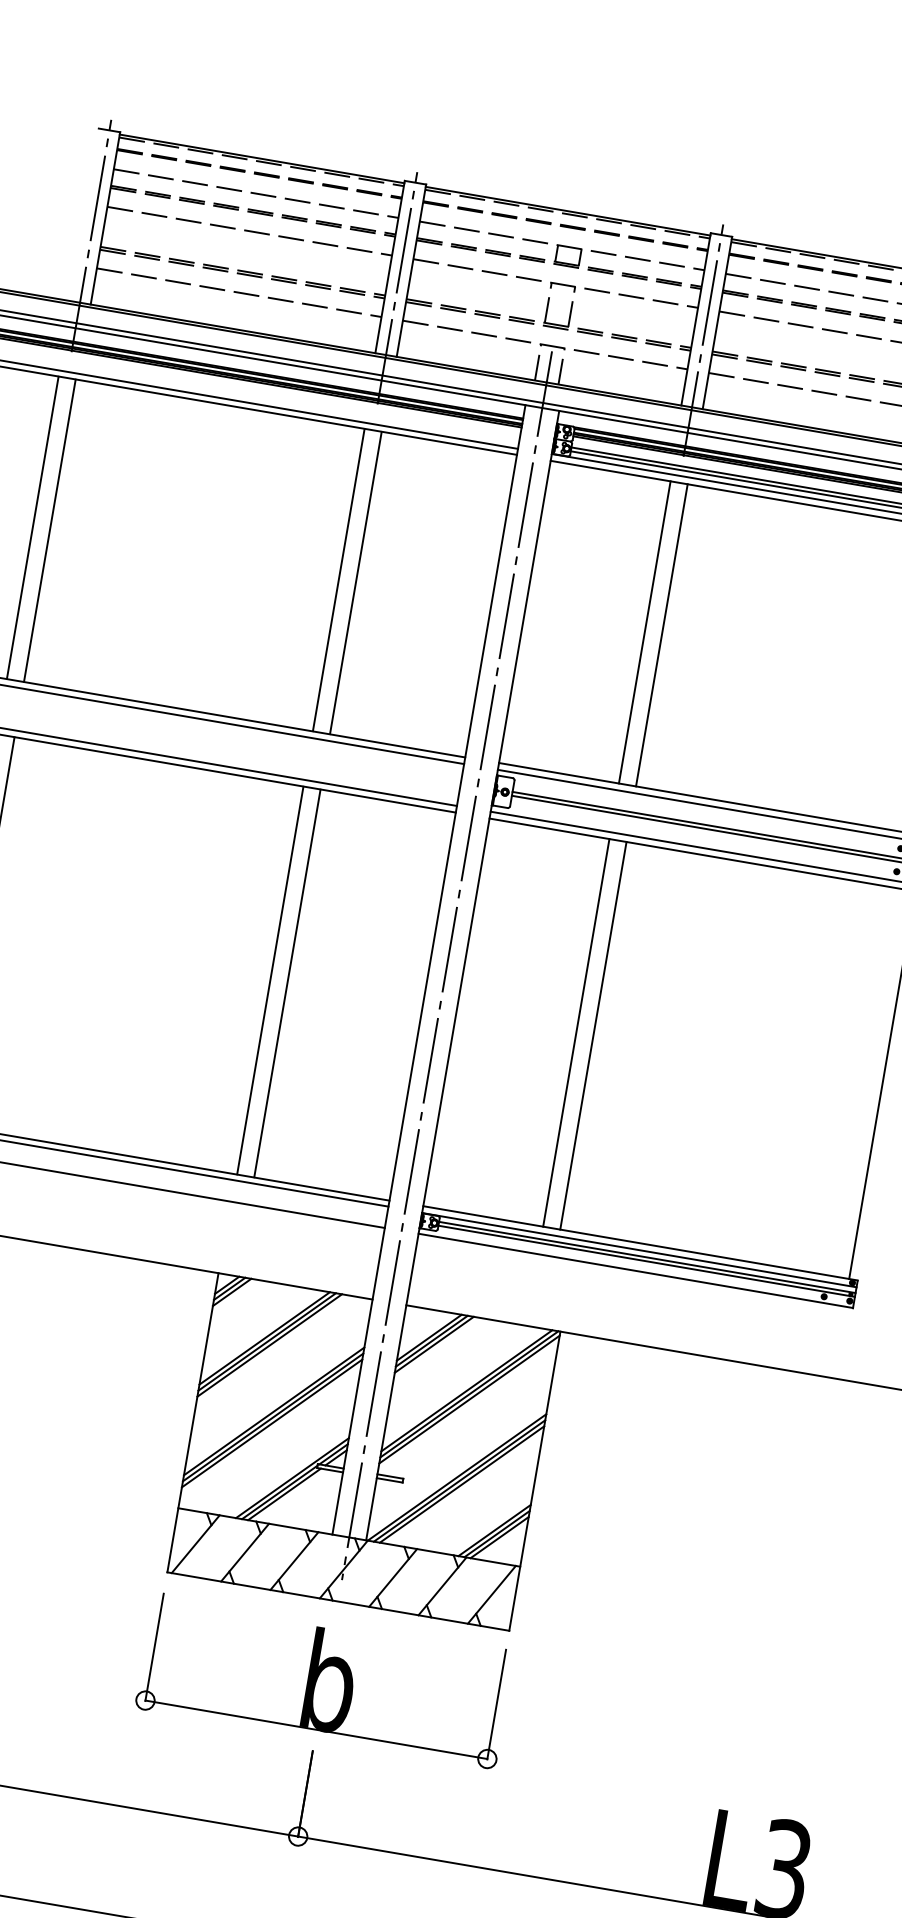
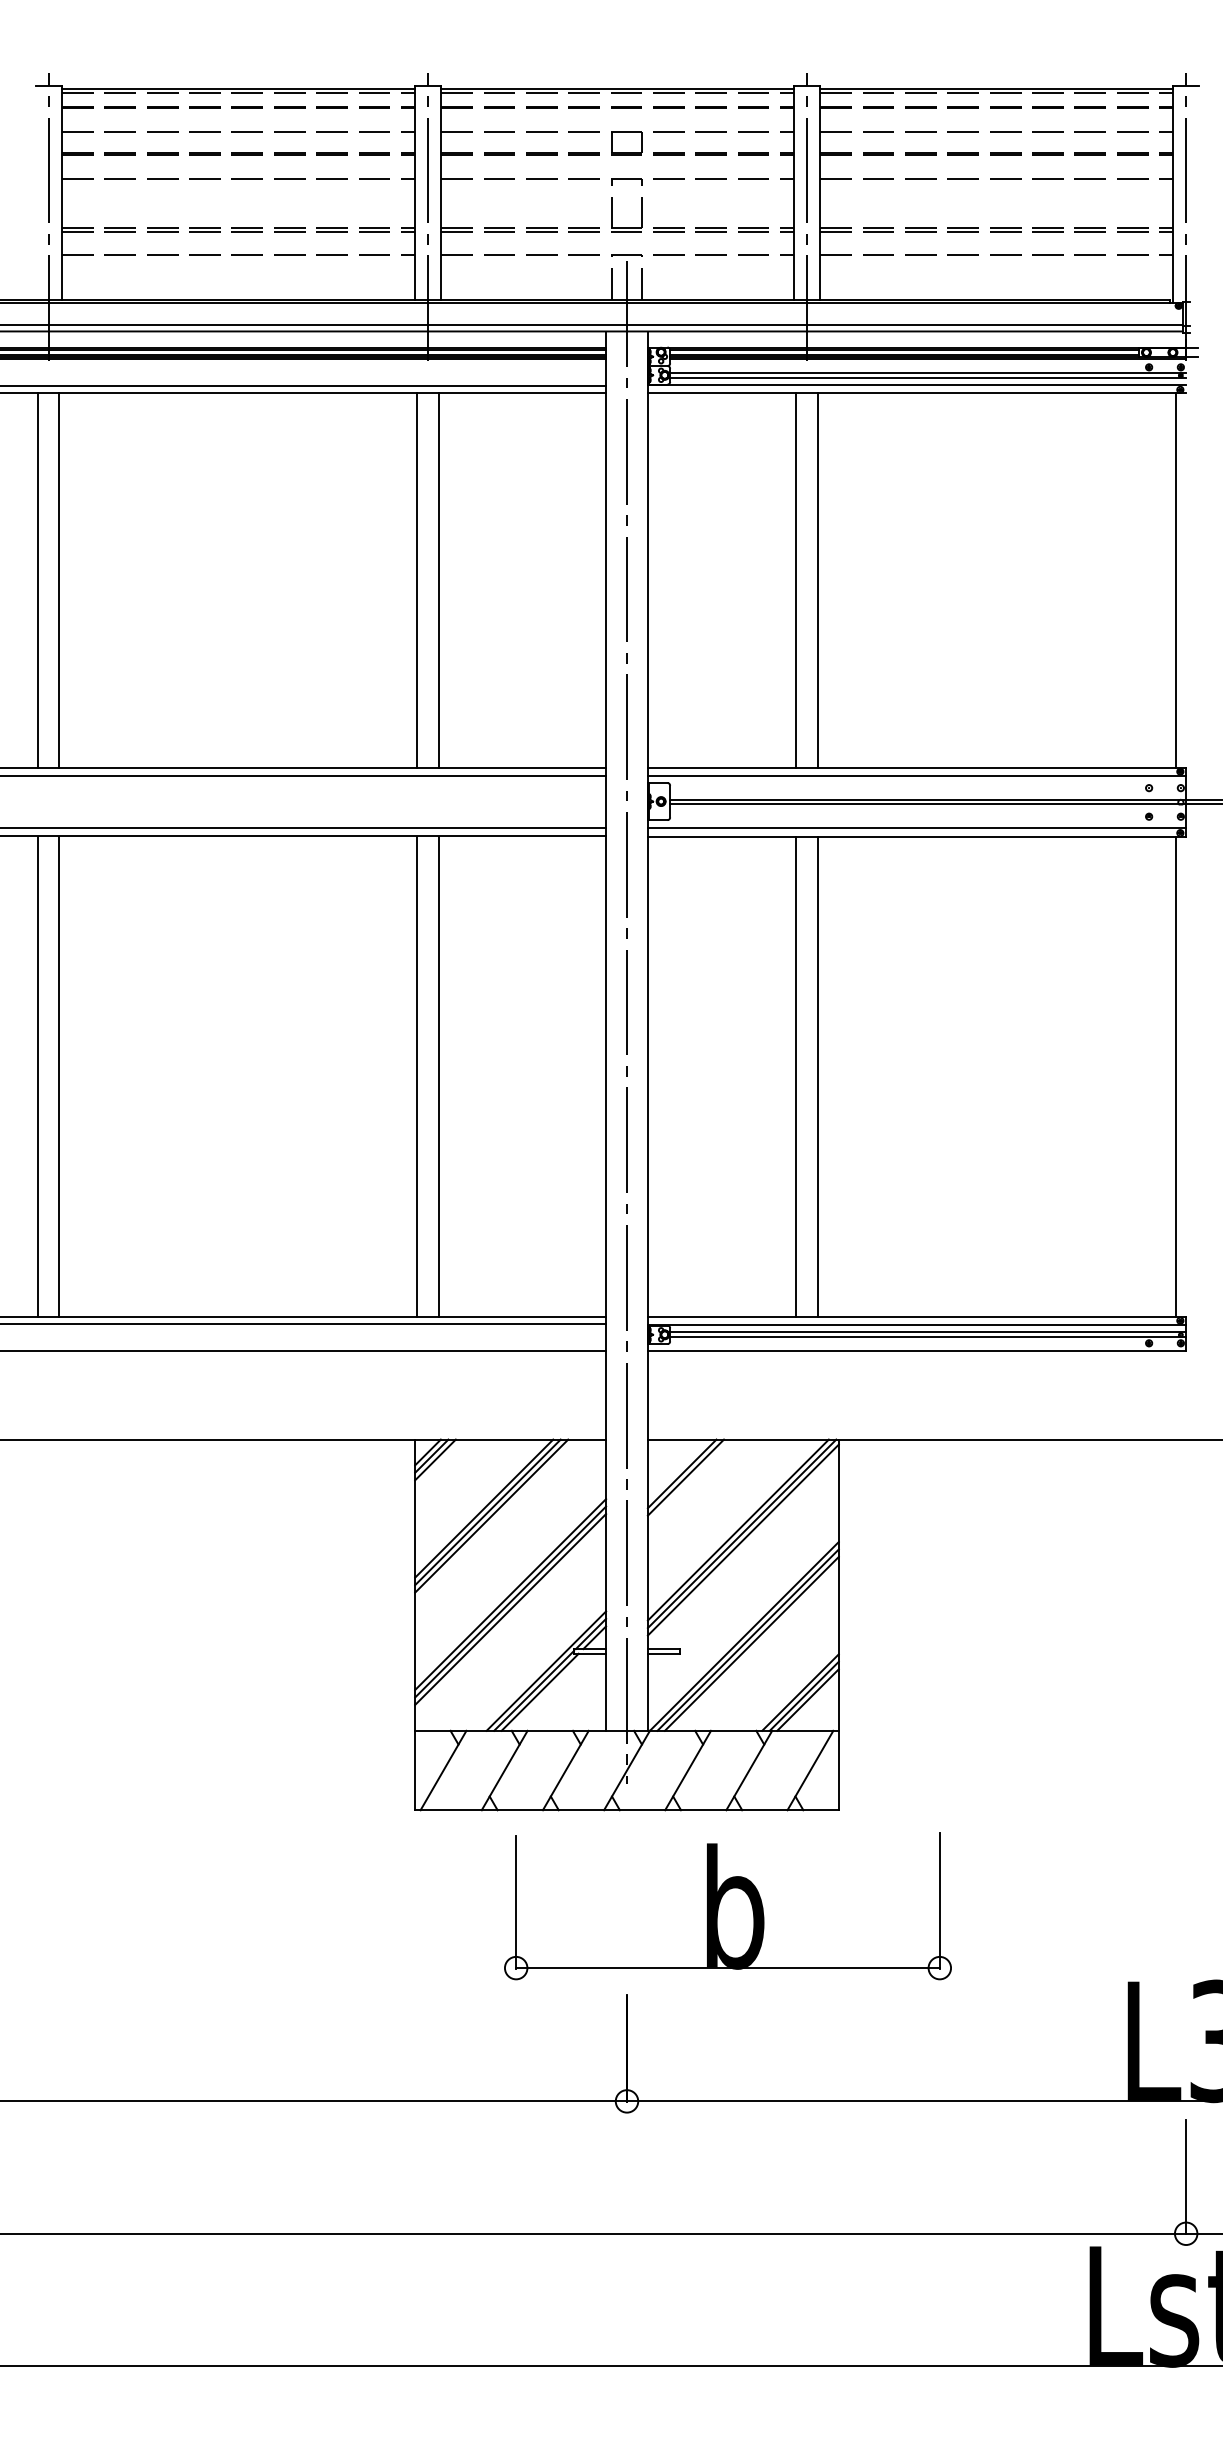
line: (434, 1344) -> (689, 1481), removed
part: (324, 1679) -> (727, 1906), moved

